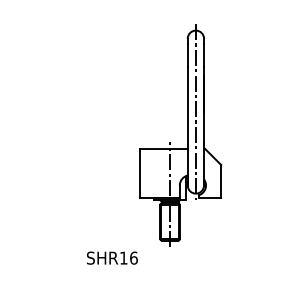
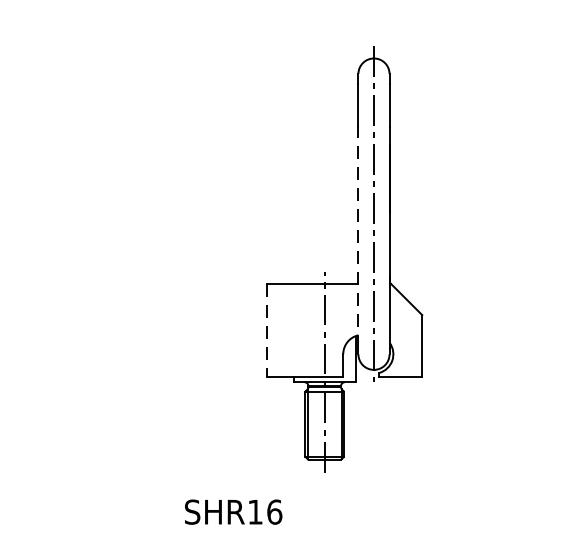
line: (187, 124) -> (357, 237), solid -> dashed
line: (139, 173) -> (266, 331), solid -> dashed
text: (112, 257) -> (233, 510), moved

